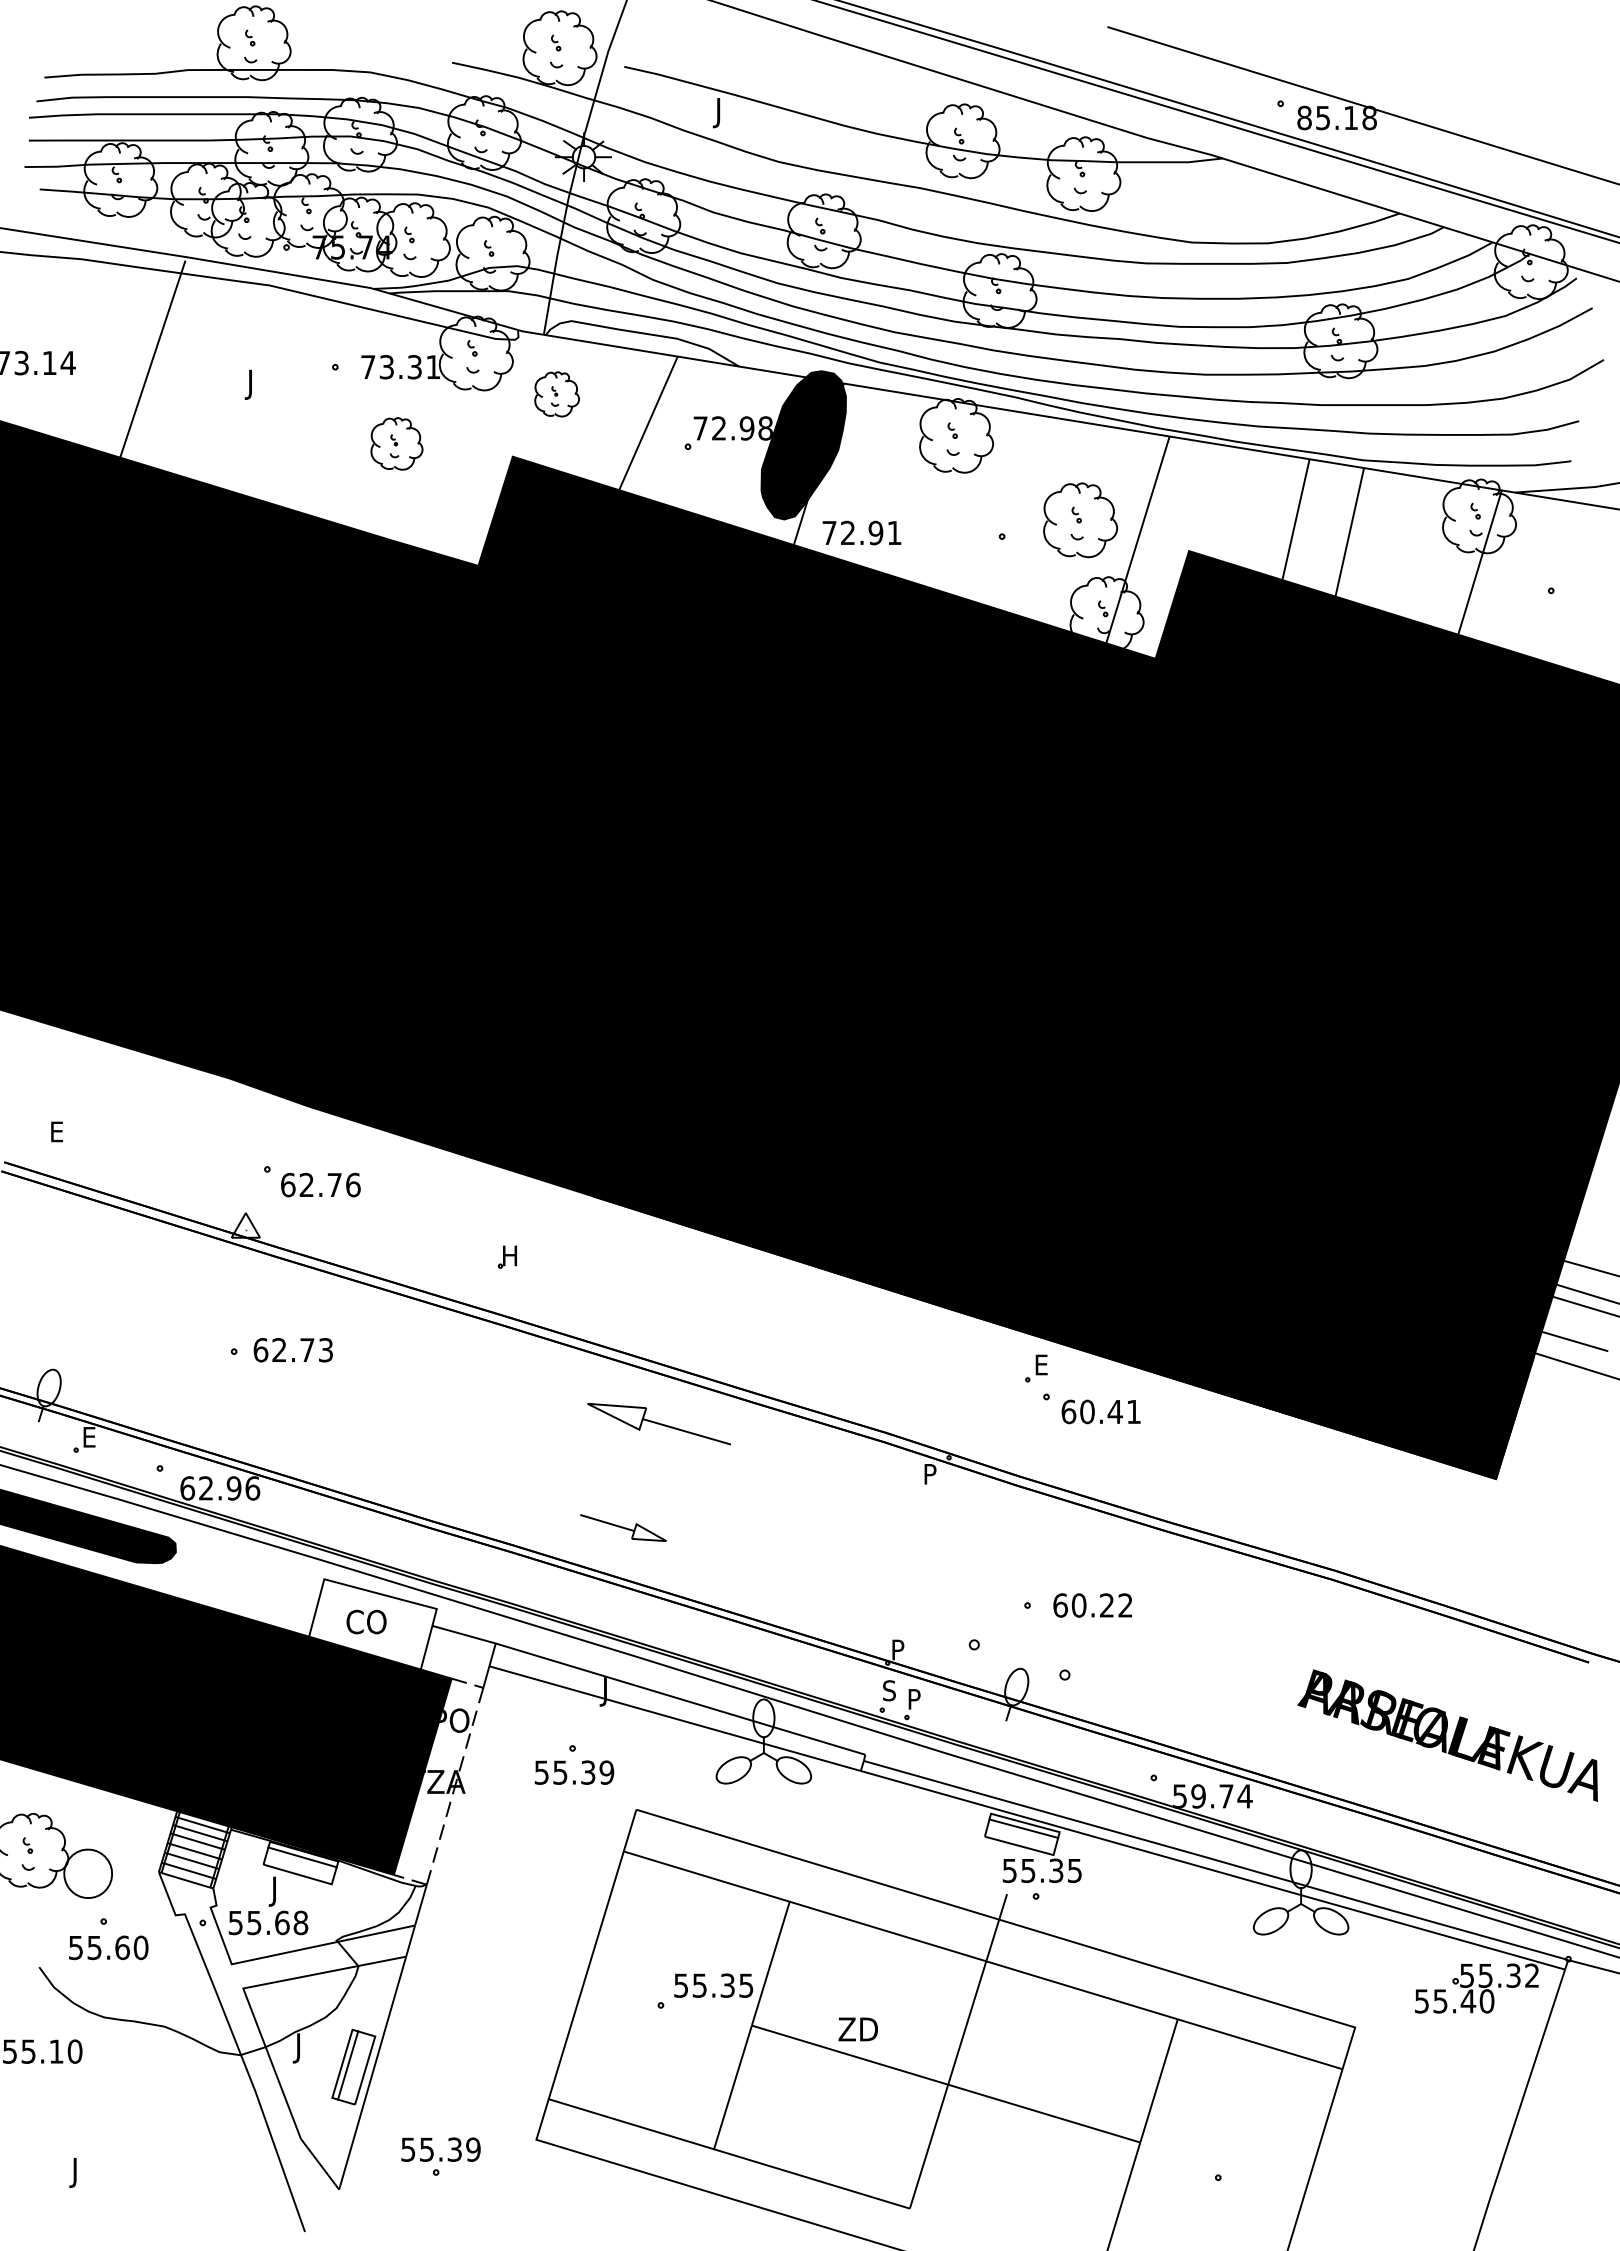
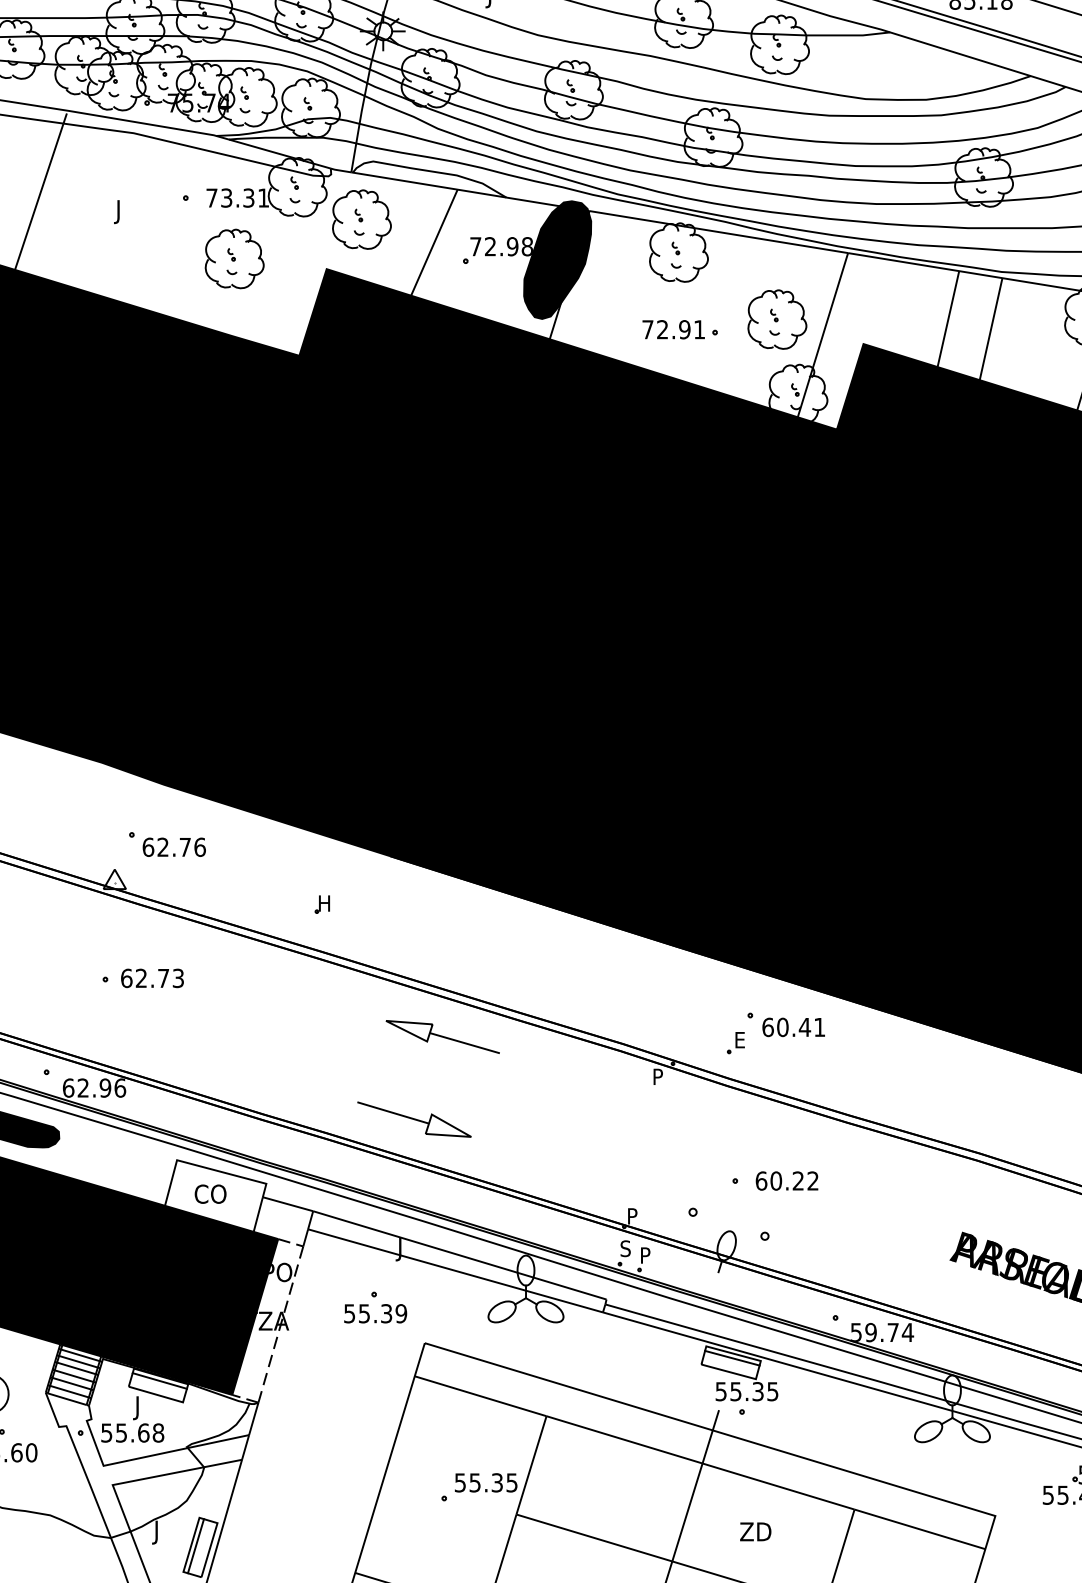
part: (556, 394) -> (361, 219), size x1.67
part: (396, 443) -> (234, 258), size x1.43
text: (861, 532) -> (673, 329), moved
part: (1036, 1368) -> (736, 1042), moved
part: (623, 1527) -> (414, 1119), size x1.67
text: (857, 2029) -> (755, 1531), moved

